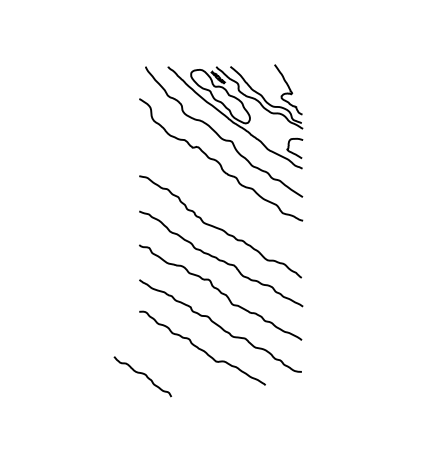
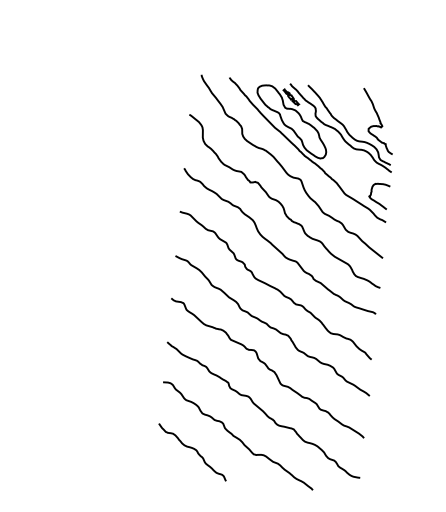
curve: (215, 194) -> (273, 244), added
curve: (142, 374) -> (192, 449), moved

